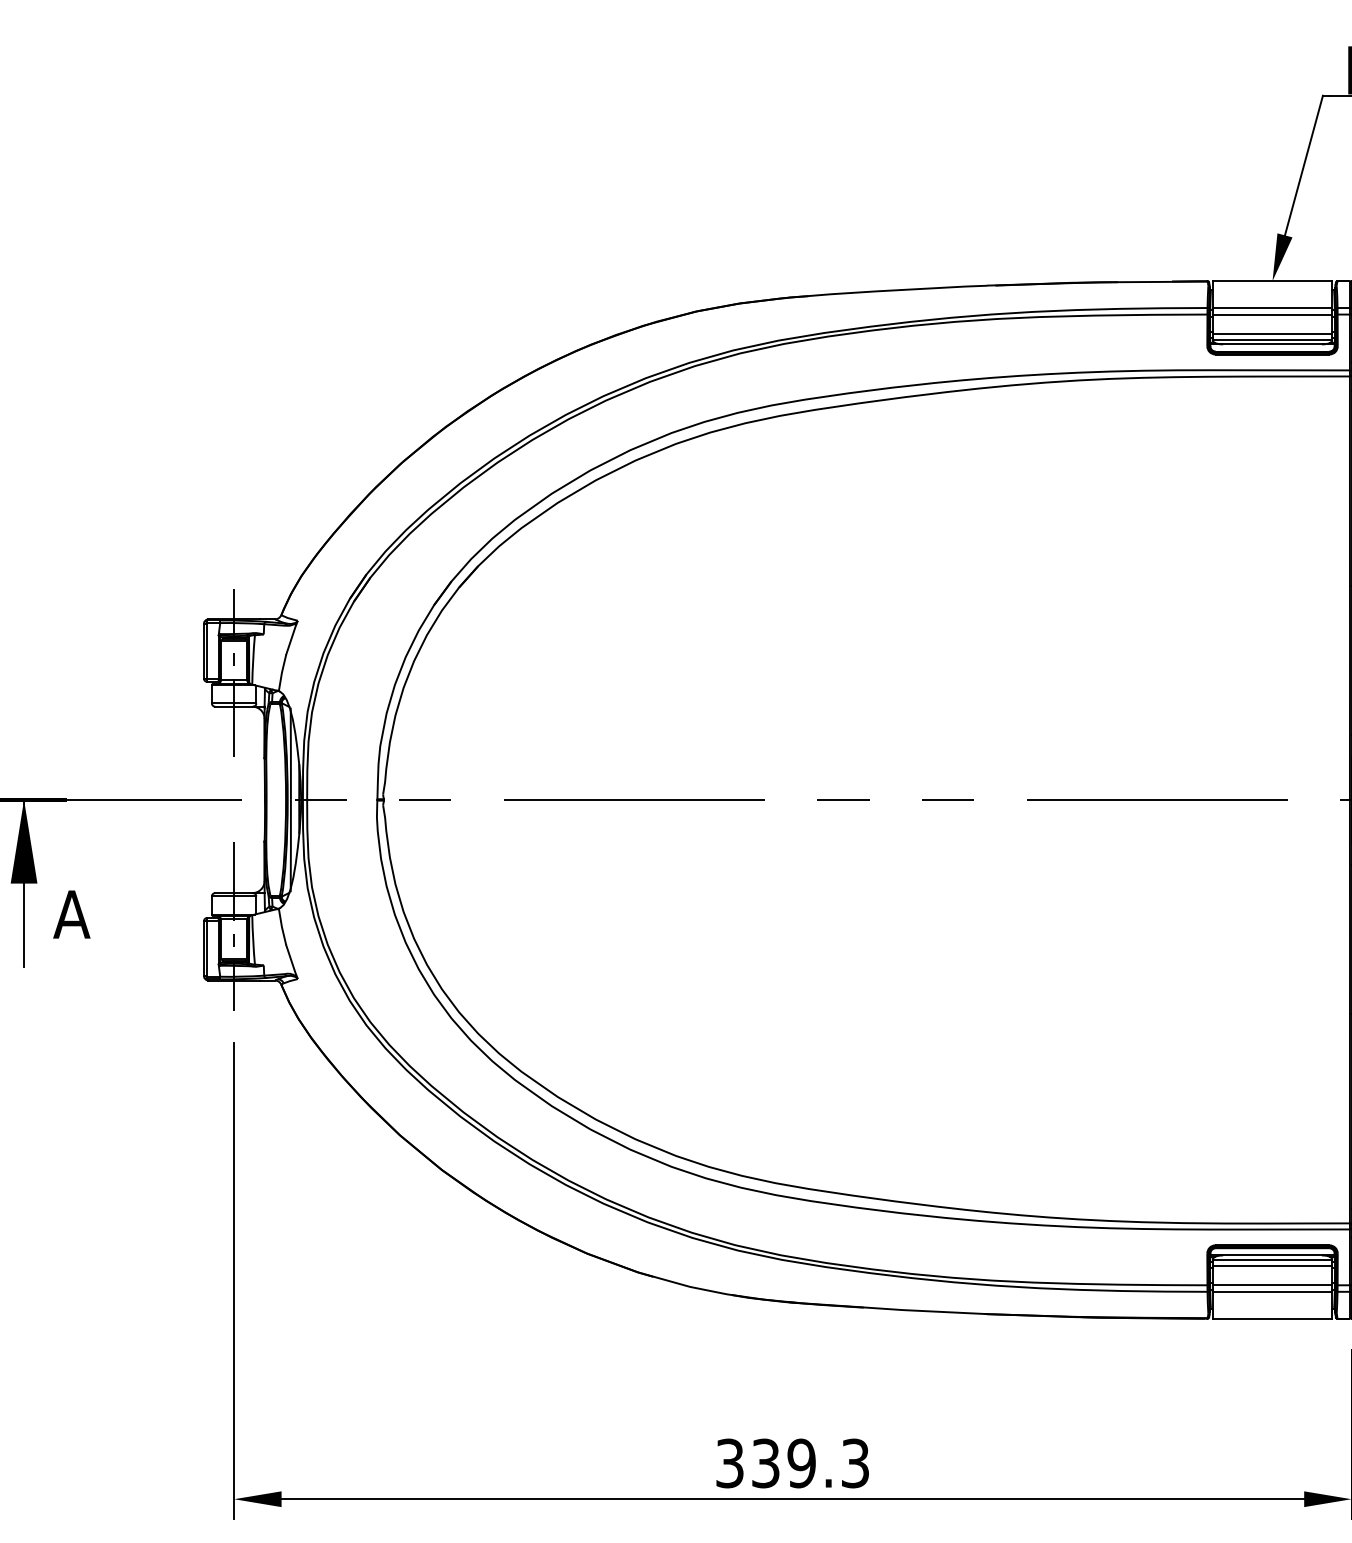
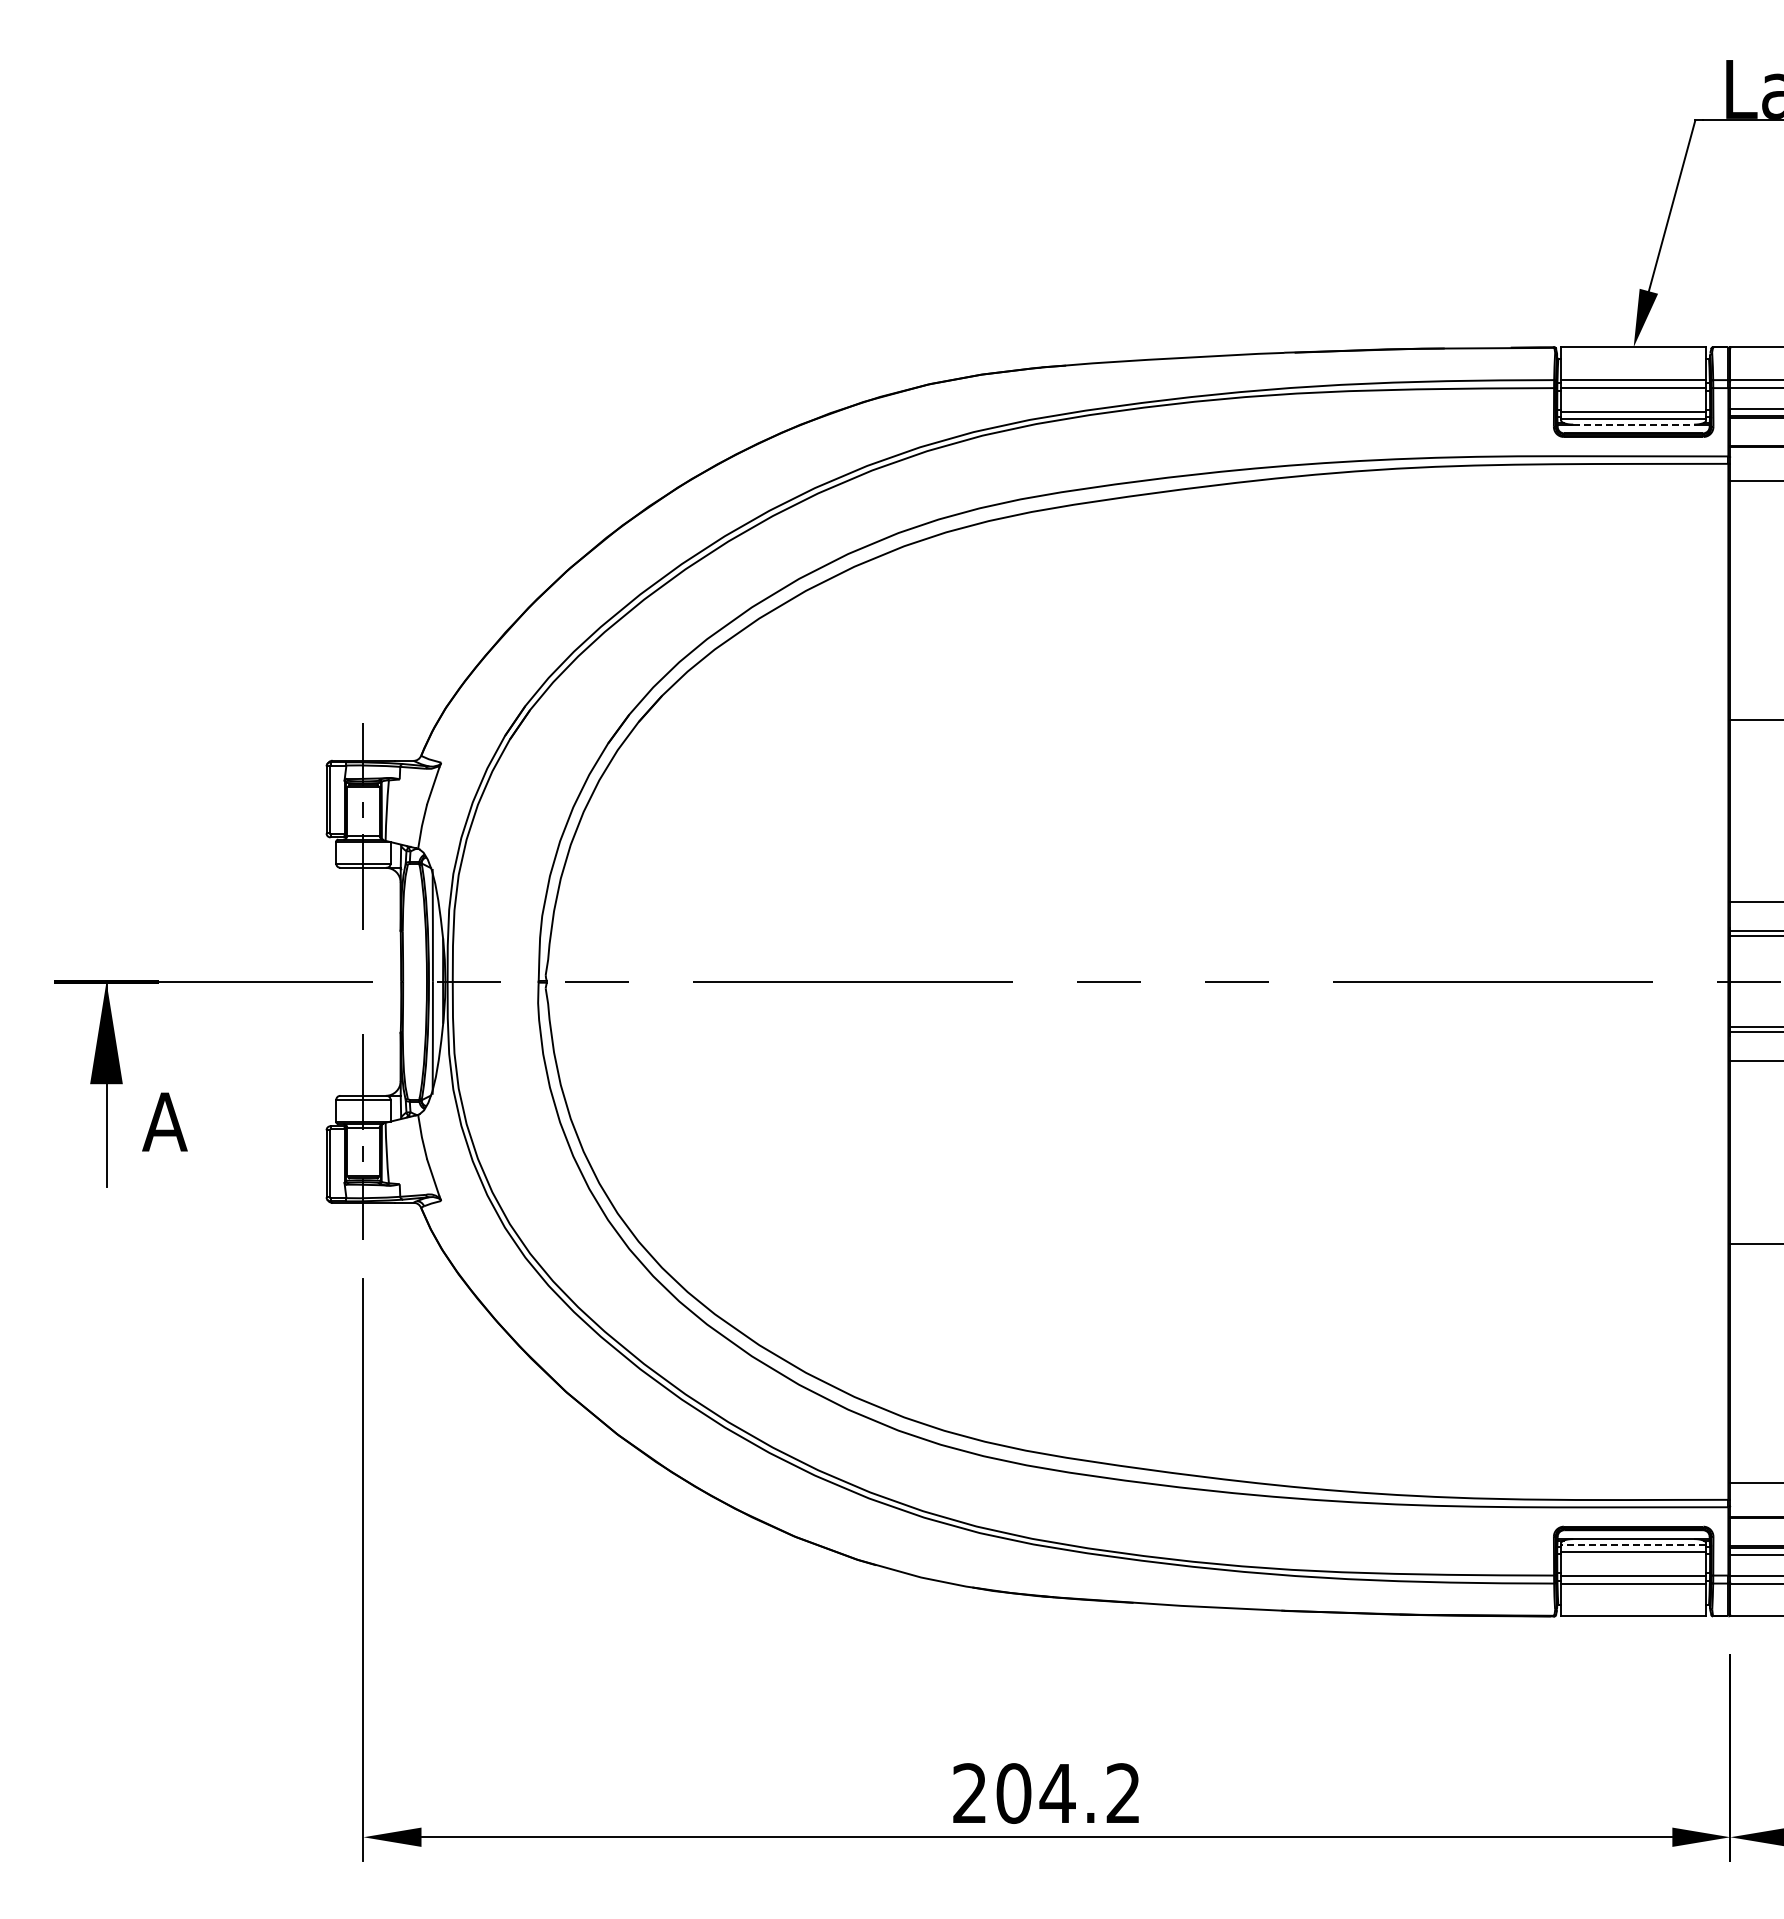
line: (1273, 344) -> (1634, 424), solid -> dashed
line: (1272, 1260) -> (1633, 1545), solid -> dashed
text: (792, 1463) -> (1046, 1793), 339.3 -> 204.2

